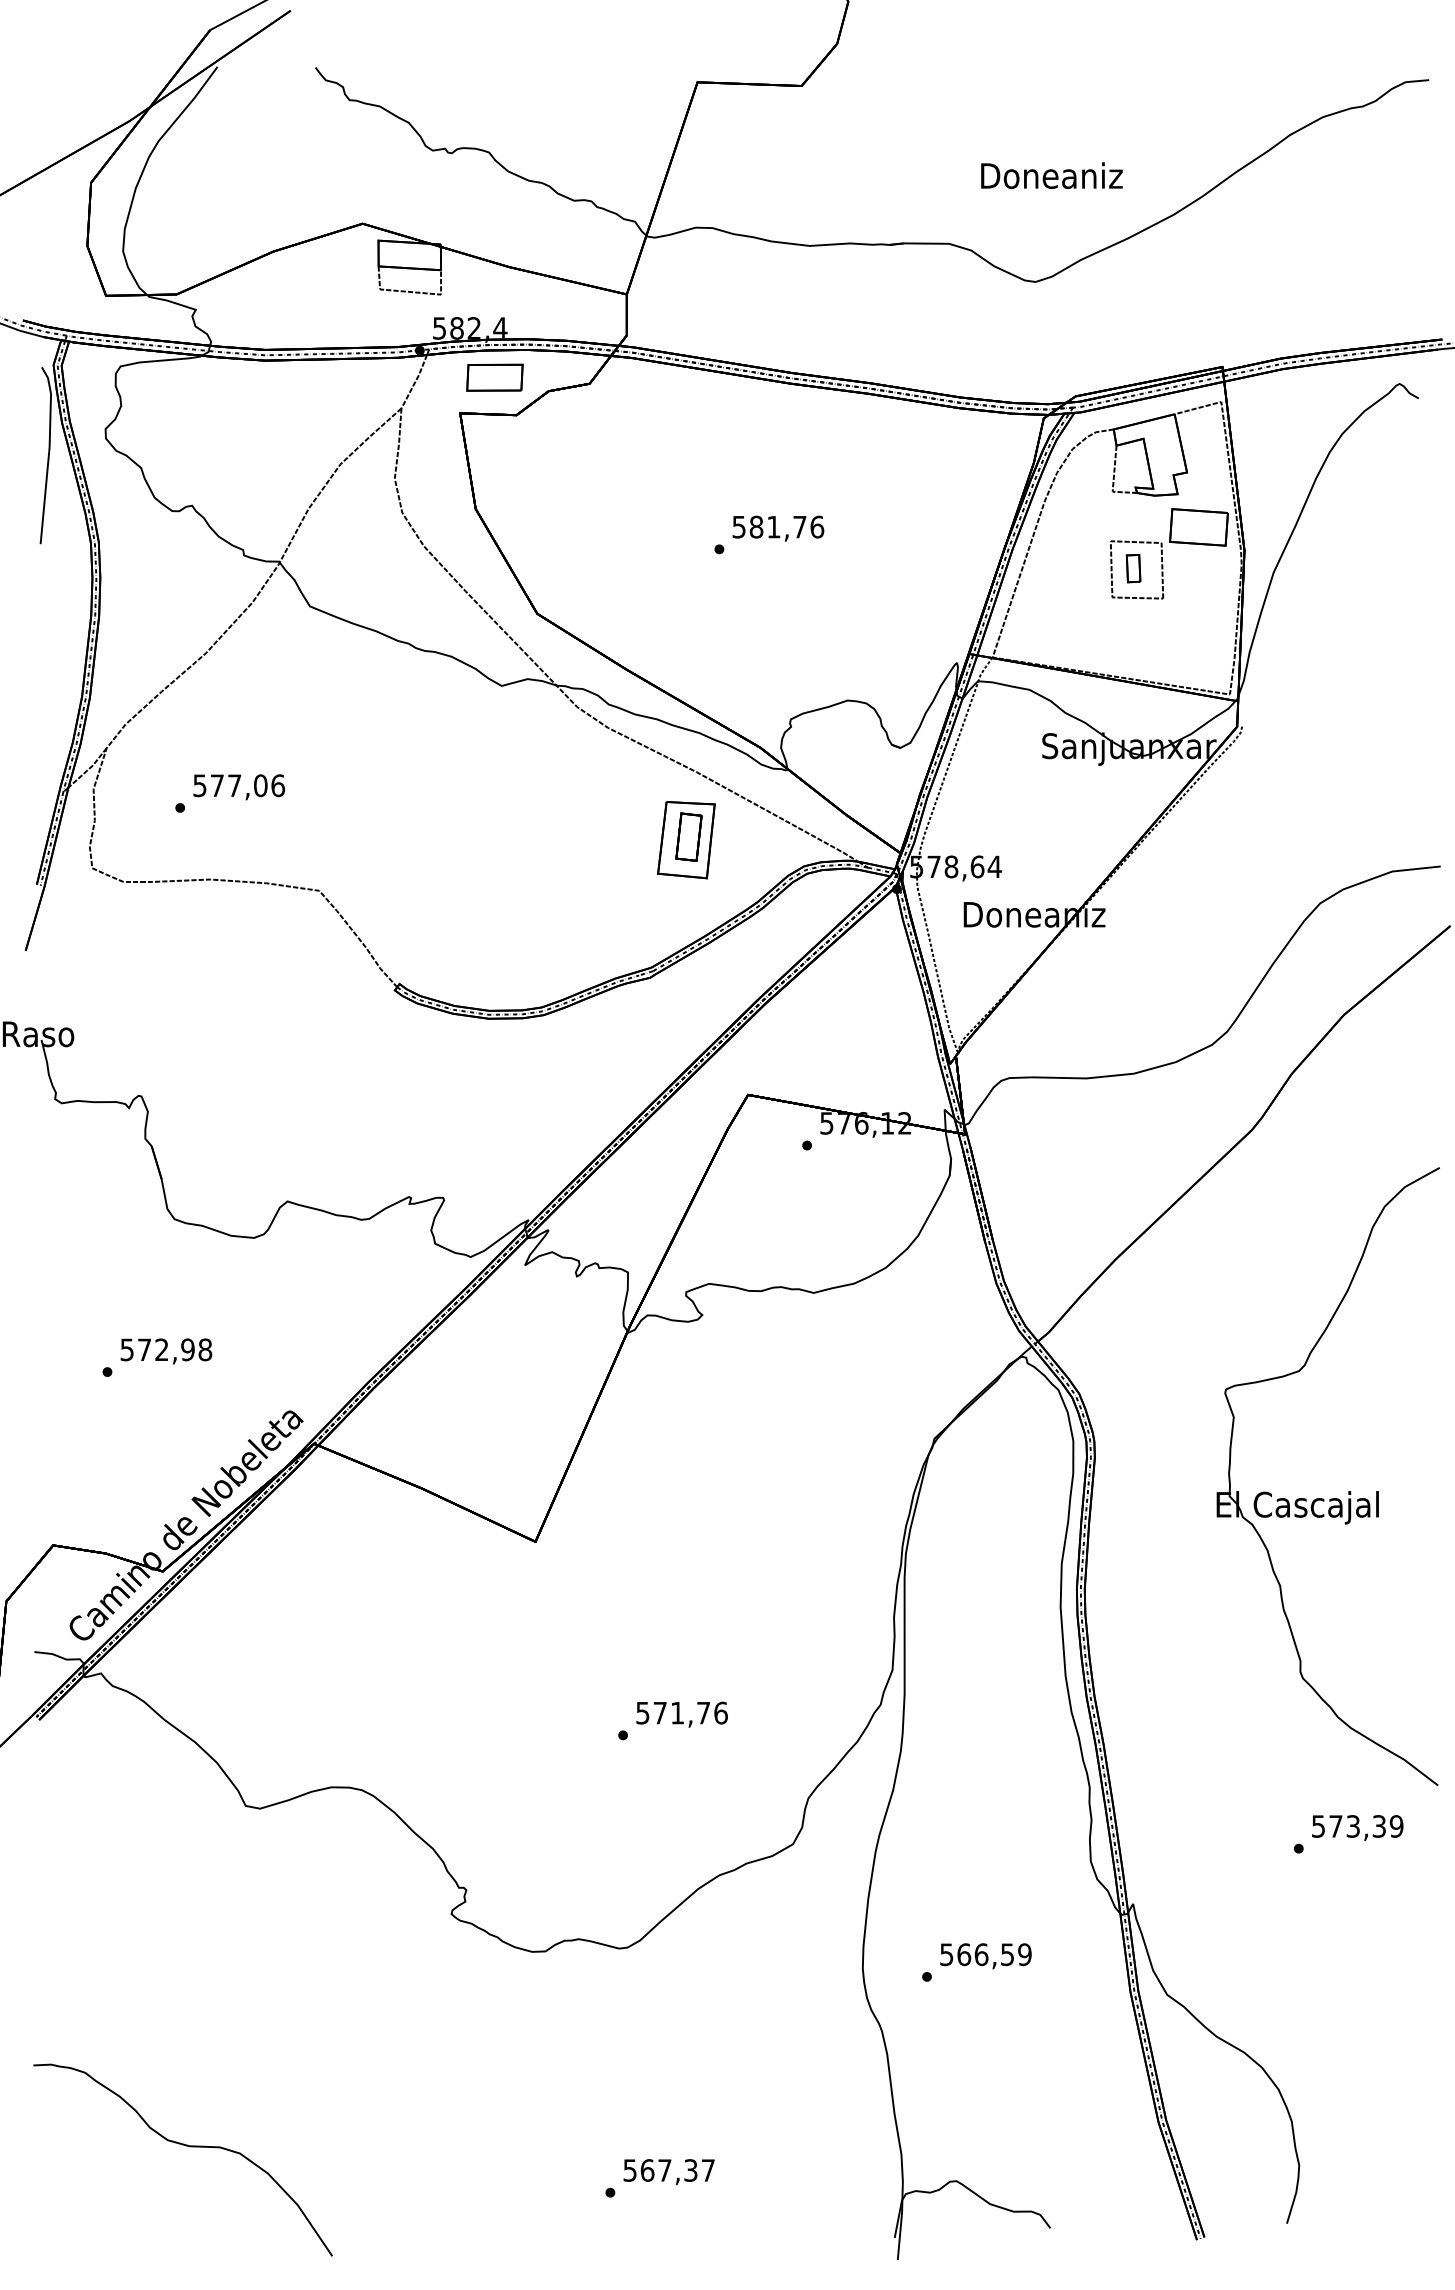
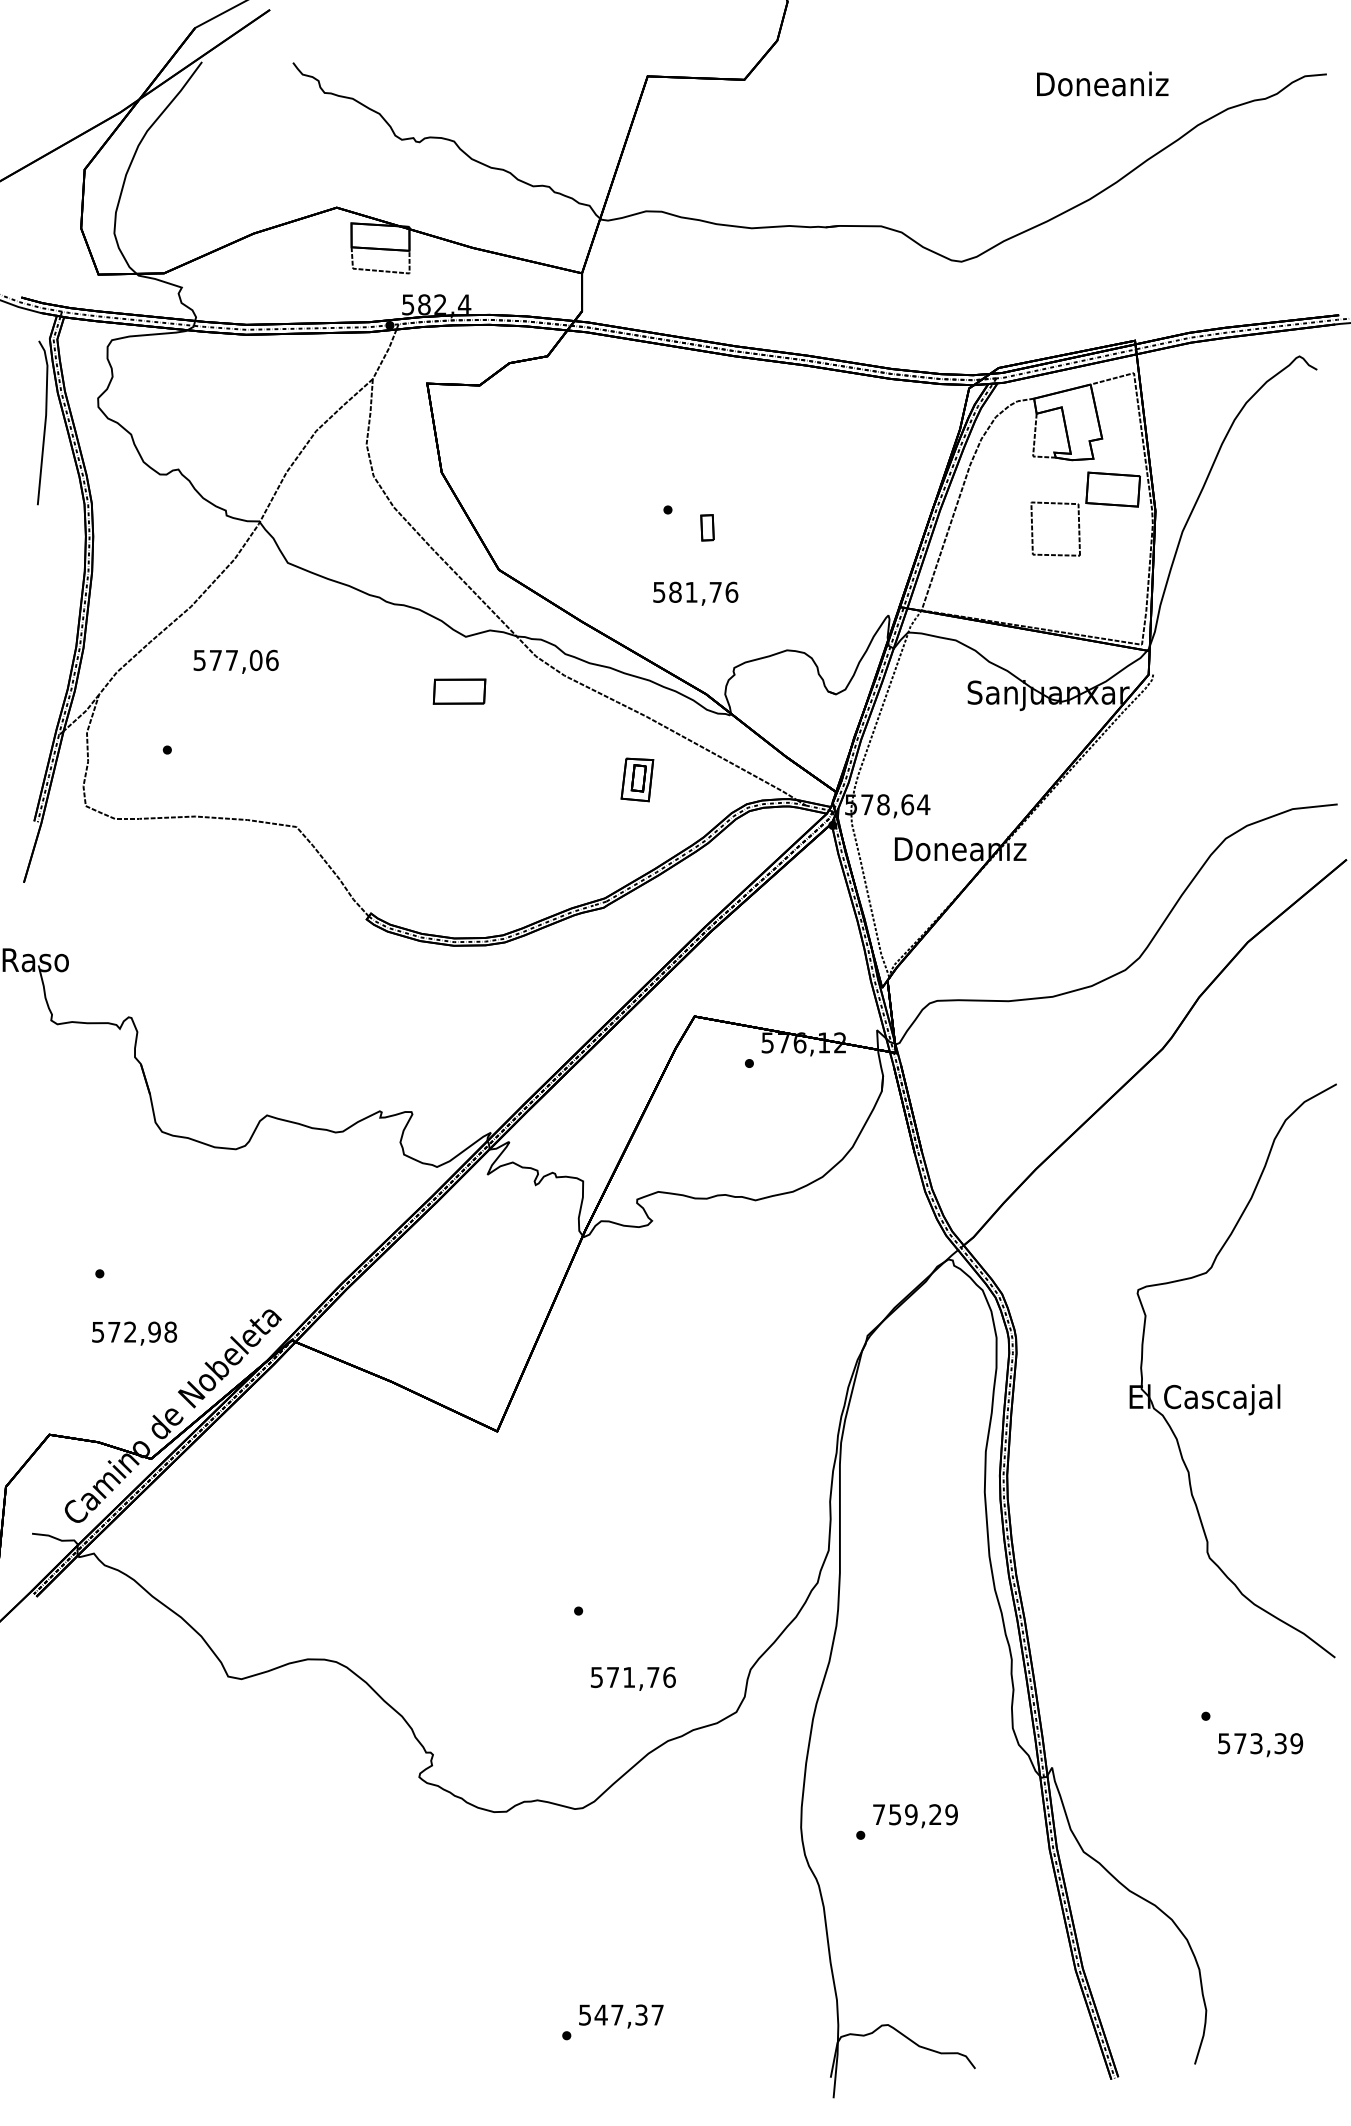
text: (1051, 175) -> (1102, 83), moved
part: (494, 377) -> (459, 691), moved
text: (778, 528) -> (695, 593), moved
part: (1133, 568) -> (707, 527), moved
text: (238, 786) -> (235, 661), moved
part: (686, 839) -> (637, 779), size x0.6
text: (166, 1351) -> (134, 1333), moved
text: (682, 1714) -> (633, 1678), moved
text: (1357, 1828) -> (1260, 1745), moved
text: (977, 1954) -> (907, 1814), 566,59 -> 759,29
curve: (187, 2147) -> (174, 1993), removed
text: (646, 2169) -> (600, 2014), 567,37 -> 547,37

